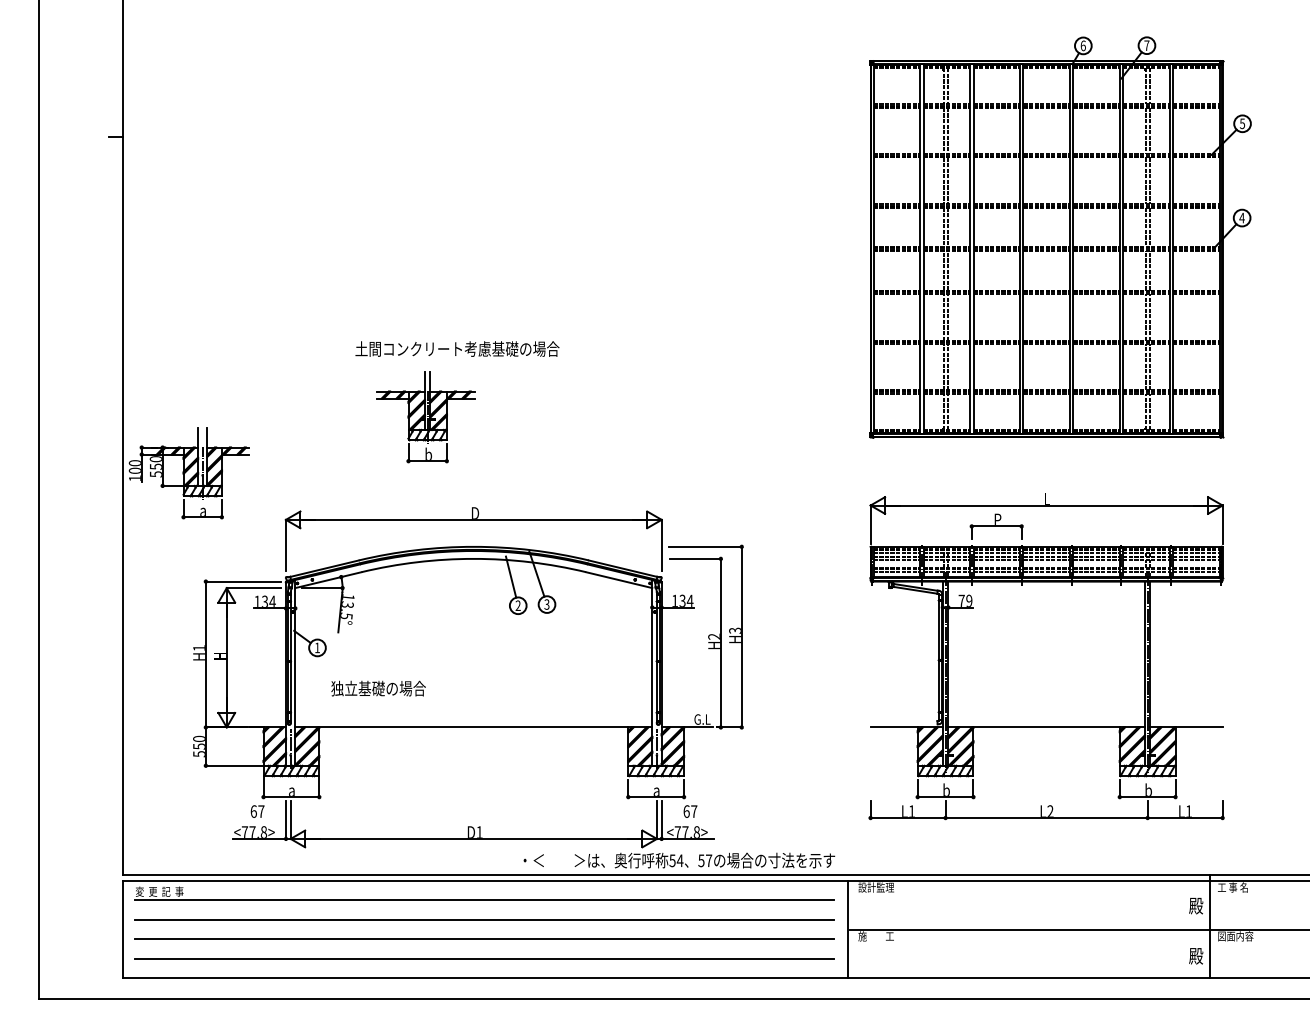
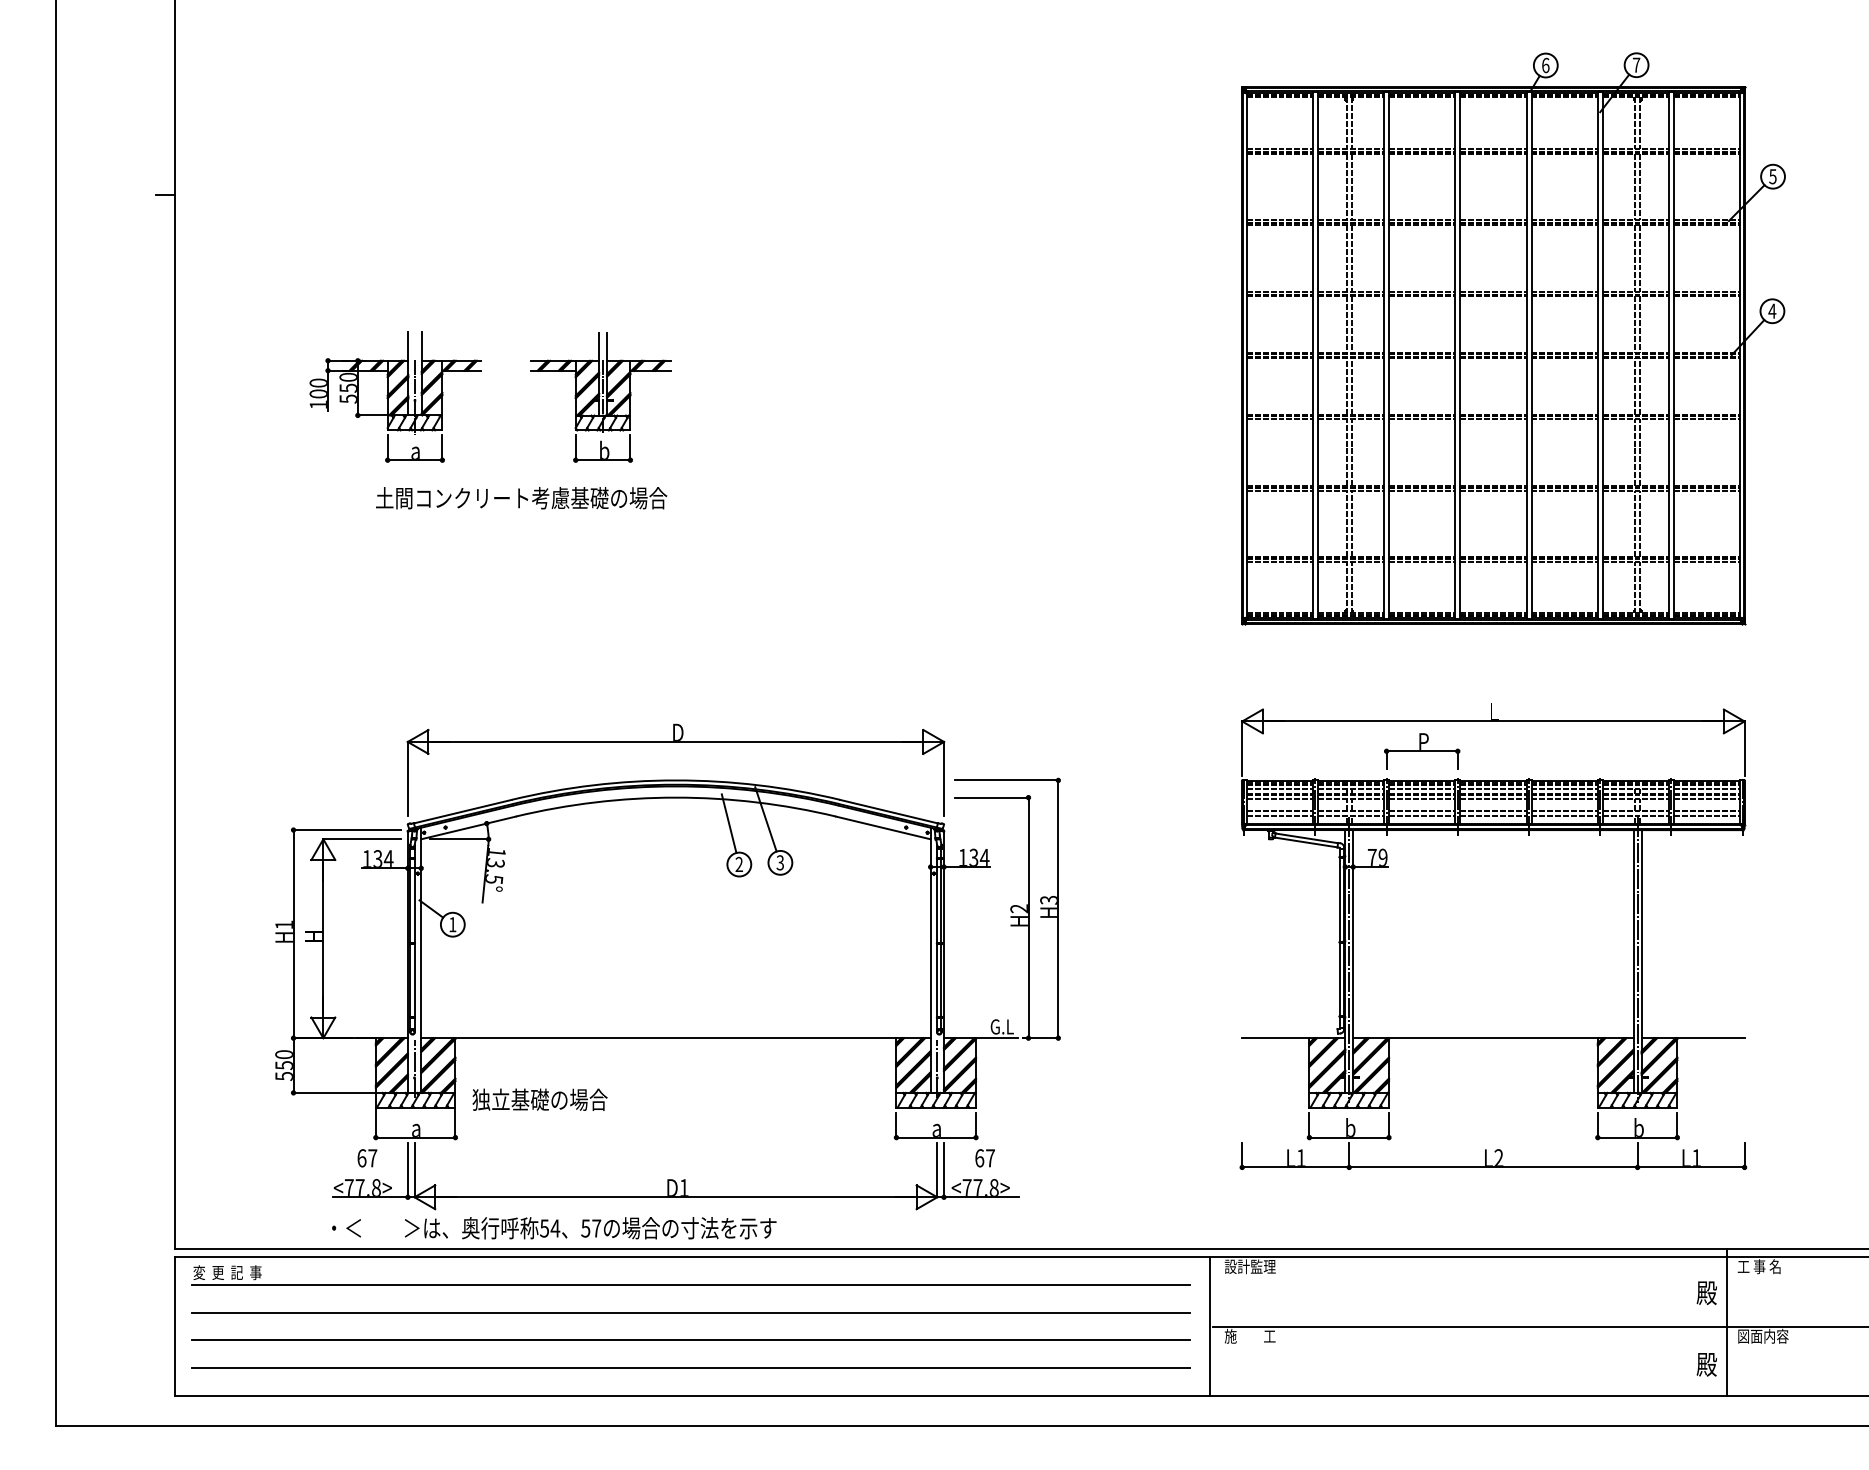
text: (457, 349) -> (521, 498), moved
part: (425, 417) -> (600, 397), moved
part: (189, 472) -> (395, 396), moved
text: (378, 688) -> (539, 1099), moved
text: (679, 860) -> (554, 1228), moved

